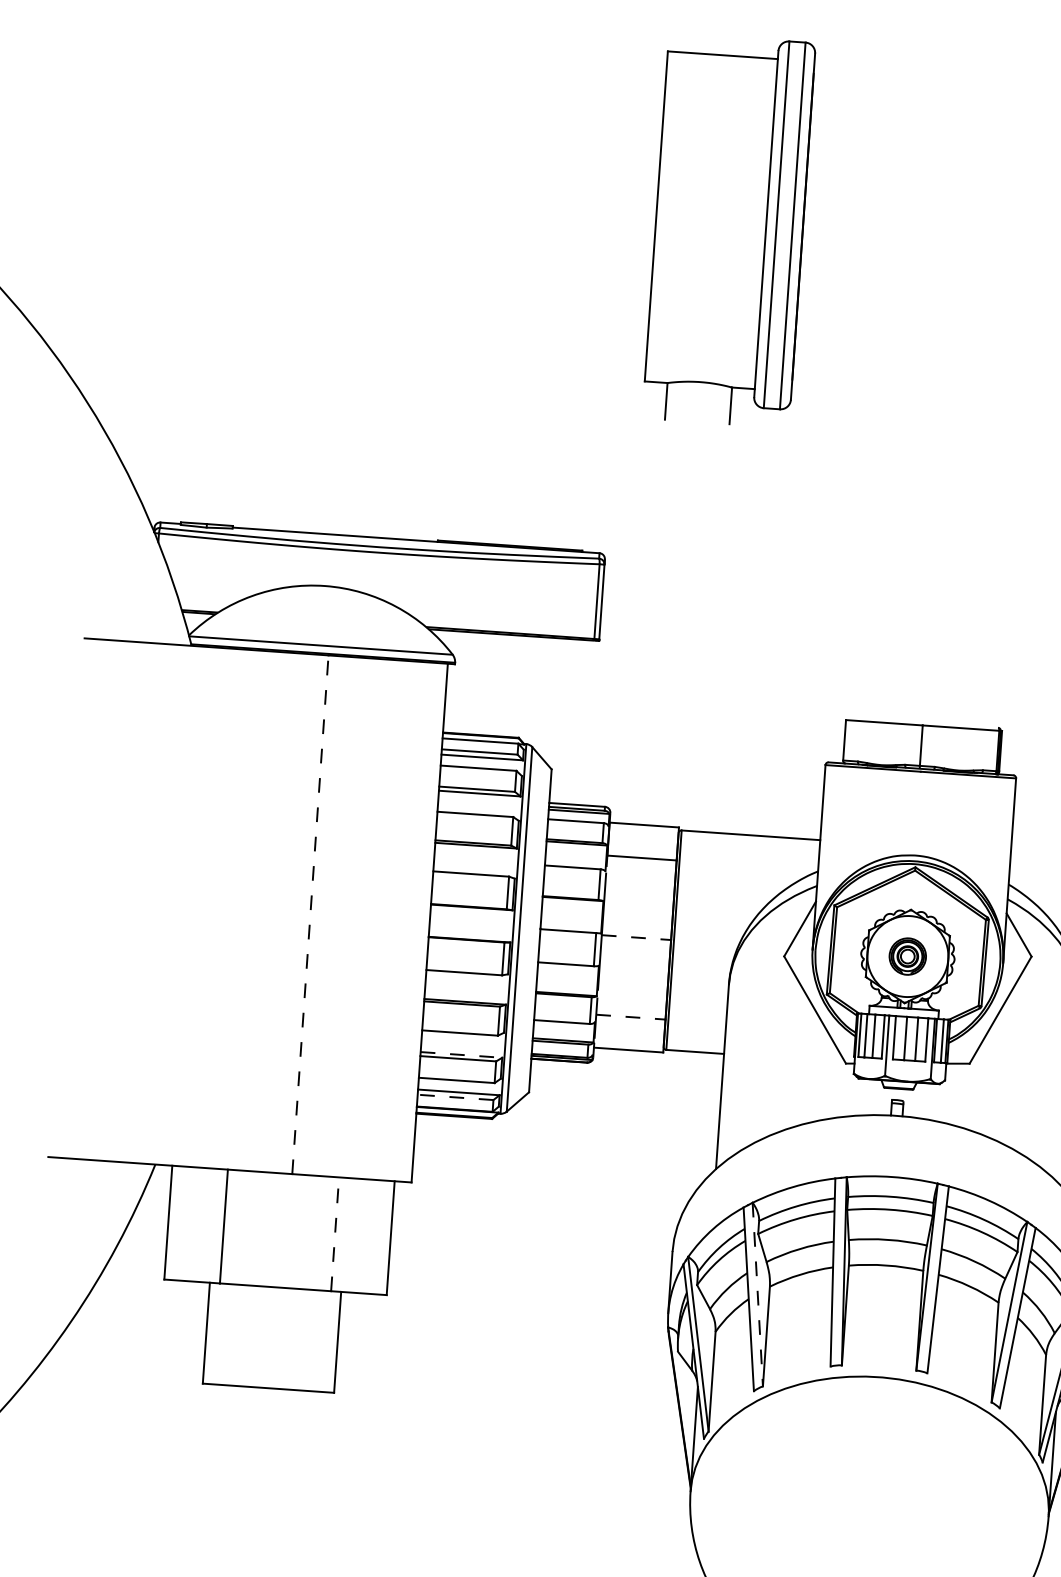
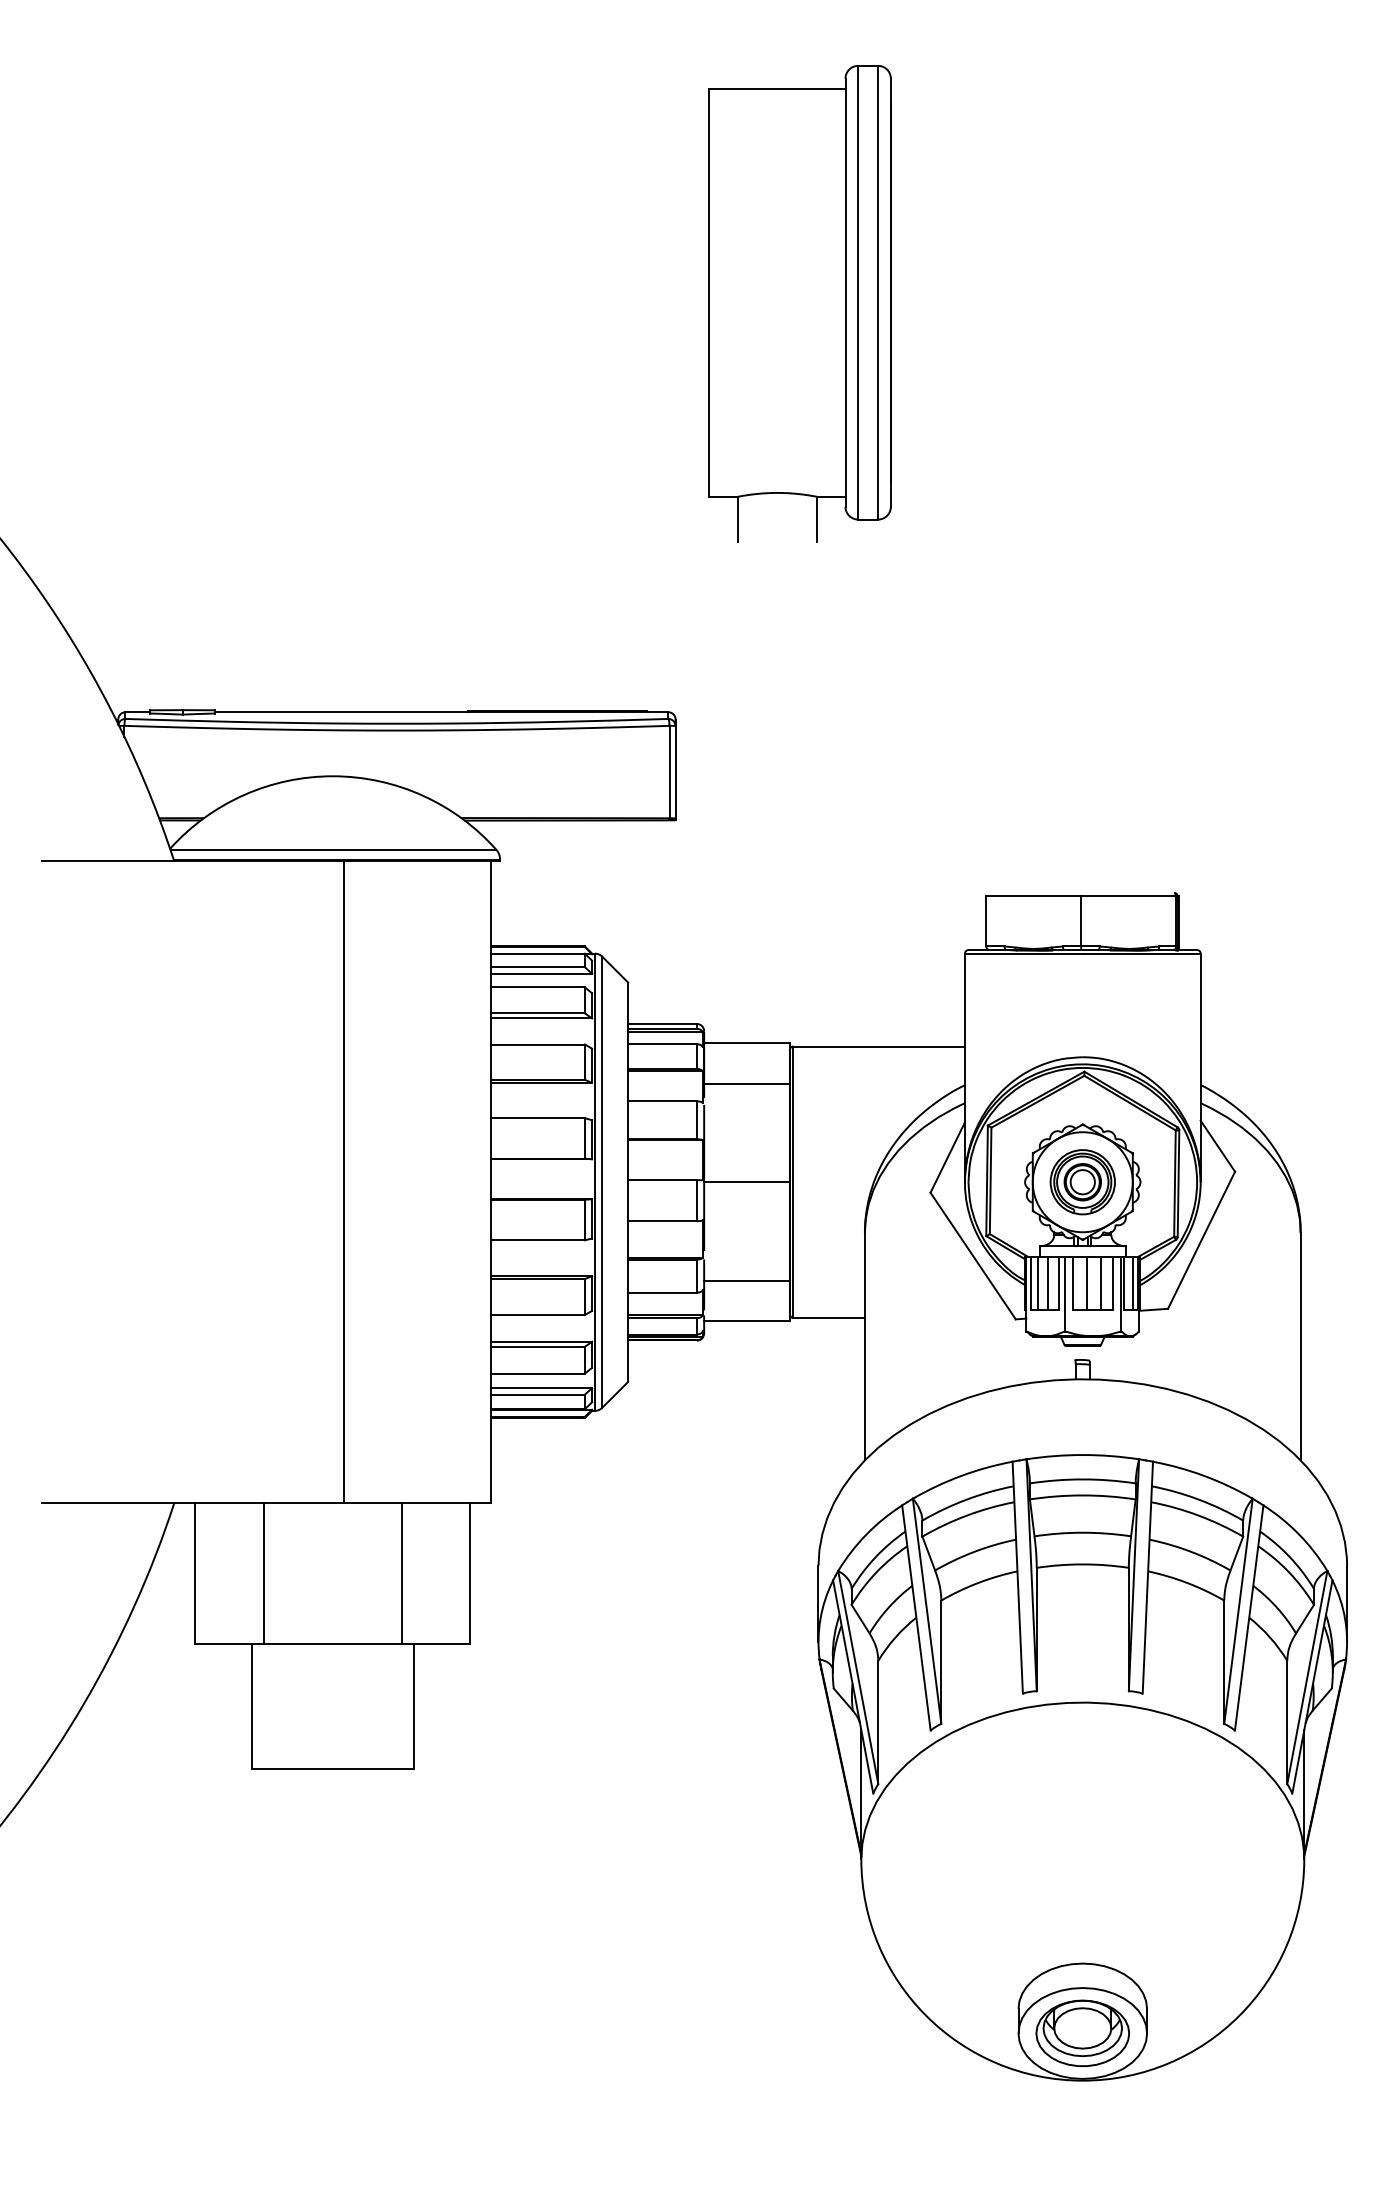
line: (310, 914) -> (343, 1182), dashed -> solid
line: (636, 937) -> (747, 1182), dashed -> solid
part: (907, 956) -> (1082, 1182), size x1.43
line: (631, 1017) -> (747, 1280), dashed -> solid
line: (462, 1054) -> (542, 1341), dashed -> solid
line: (455, 1097) -> (538, 1394), dashed -> solid
line: (335, 1234) -> (401, 1573), dashed -> solid
line: (758, 1294) -> (927, 1611), dashed -> solid

